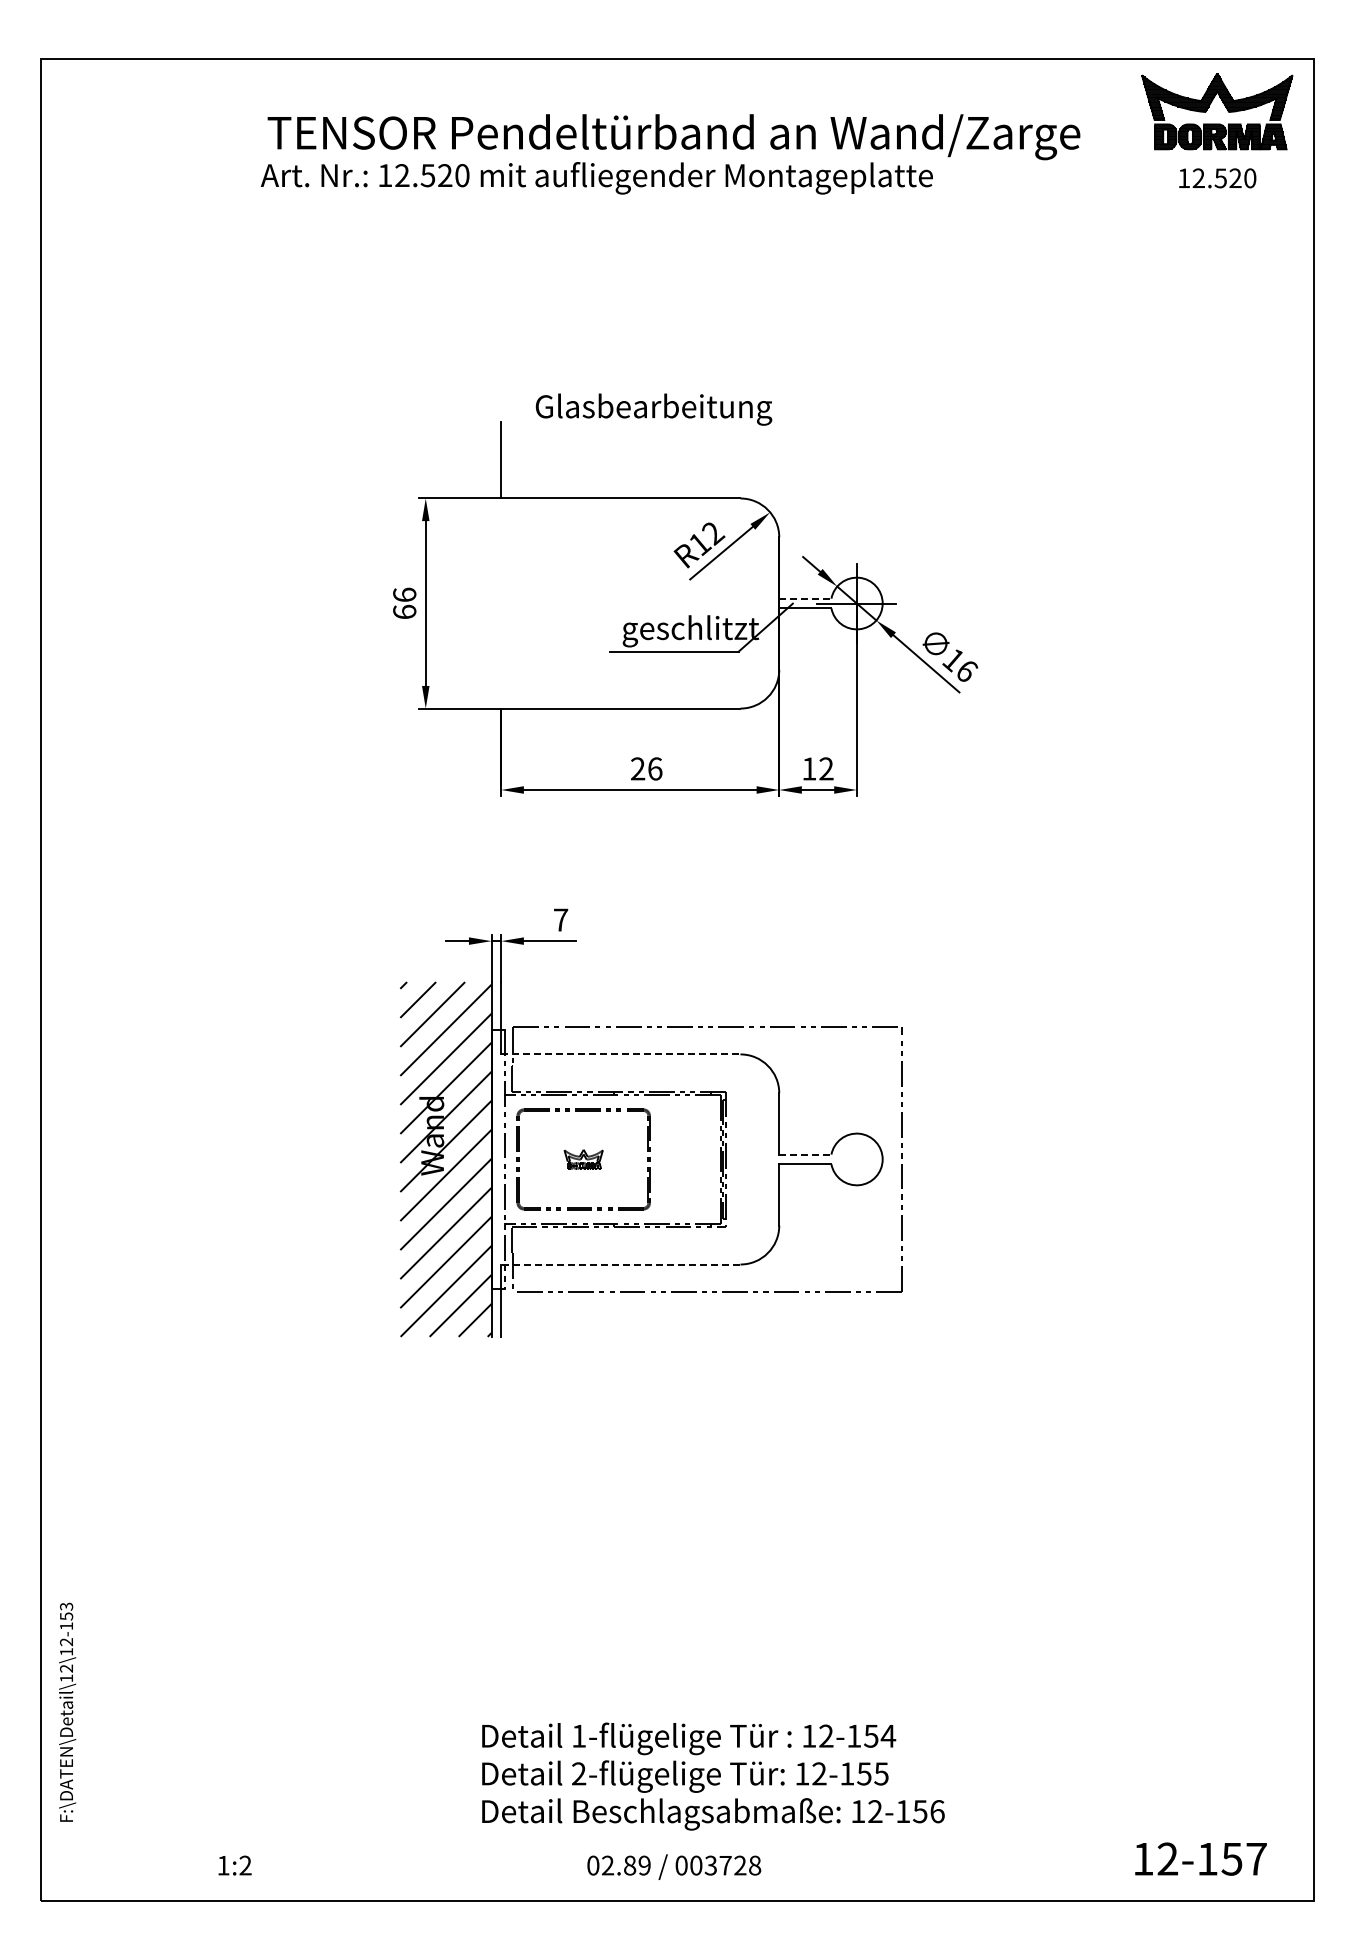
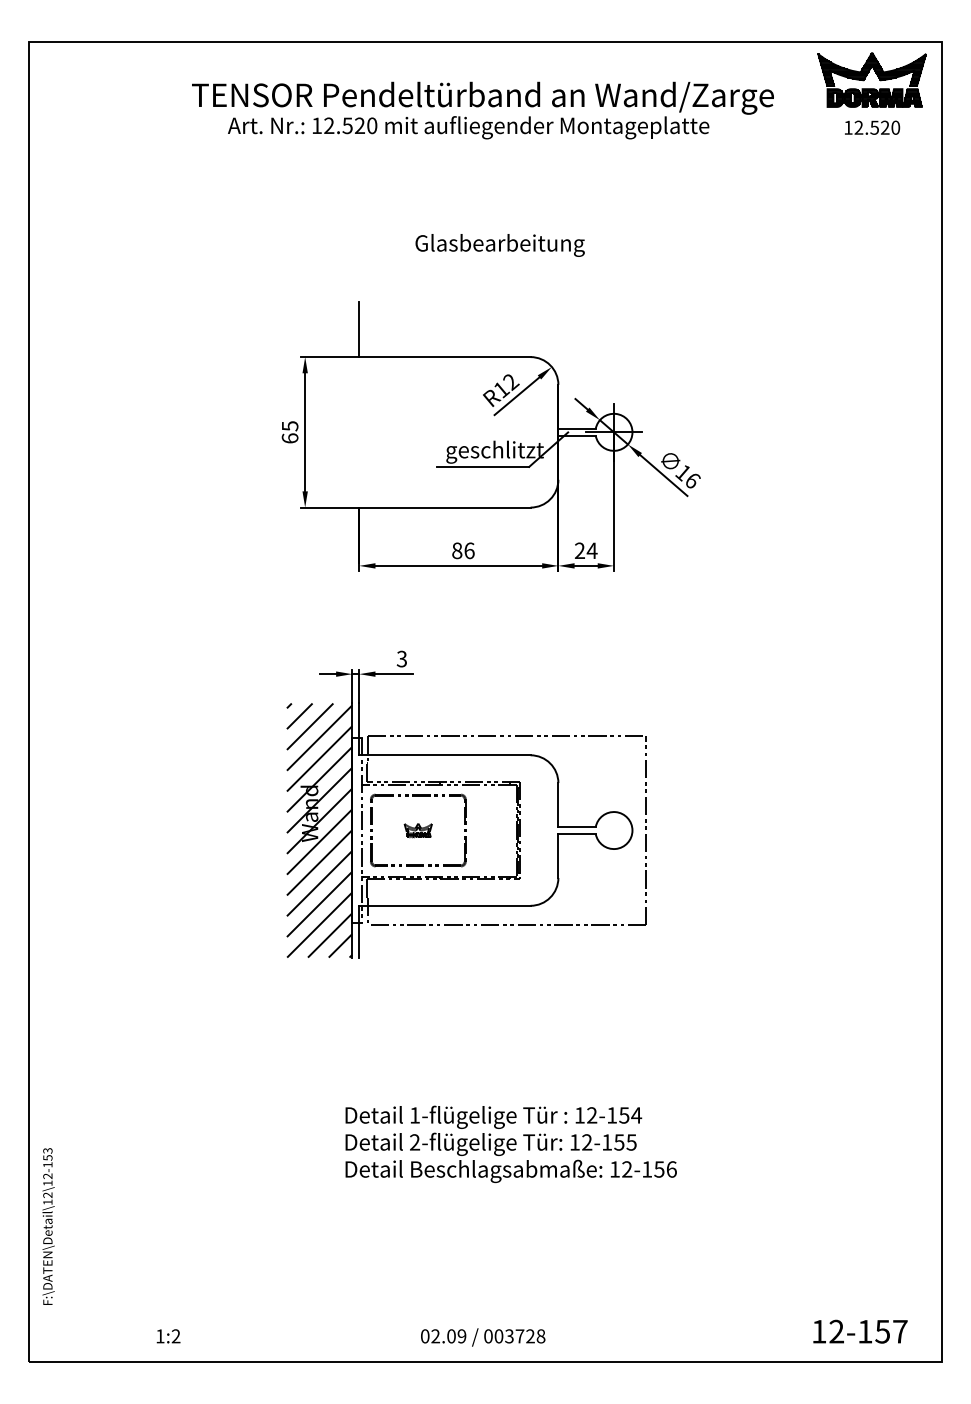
text: (596, 178) -> (468, 127), moved
text: (653, 409) -> (499, 245), moved
text: (404, 594) -> (289, 425), 66 -> 65
line: (805, 598) -> (577, 428), dashed -> solid
text: (638, 768) -> (457, 550), 26 -> 86
text: (818, 768) -> (586, 550), 12 -> 24
text: (560, 919) -> (401, 658), 7 -> 3
line: (620, 1054) -> (444, 755), dashed -> solid
line: (805, 1154) -> (577, 826), dashed -> solid
line: (620, 1264) -> (444, 905), dashed -> solid
text: (713, 1776) -> (511, 1144), moved
text: (630, 1865) -> (451, 1336), 02.89 -> 02.09

